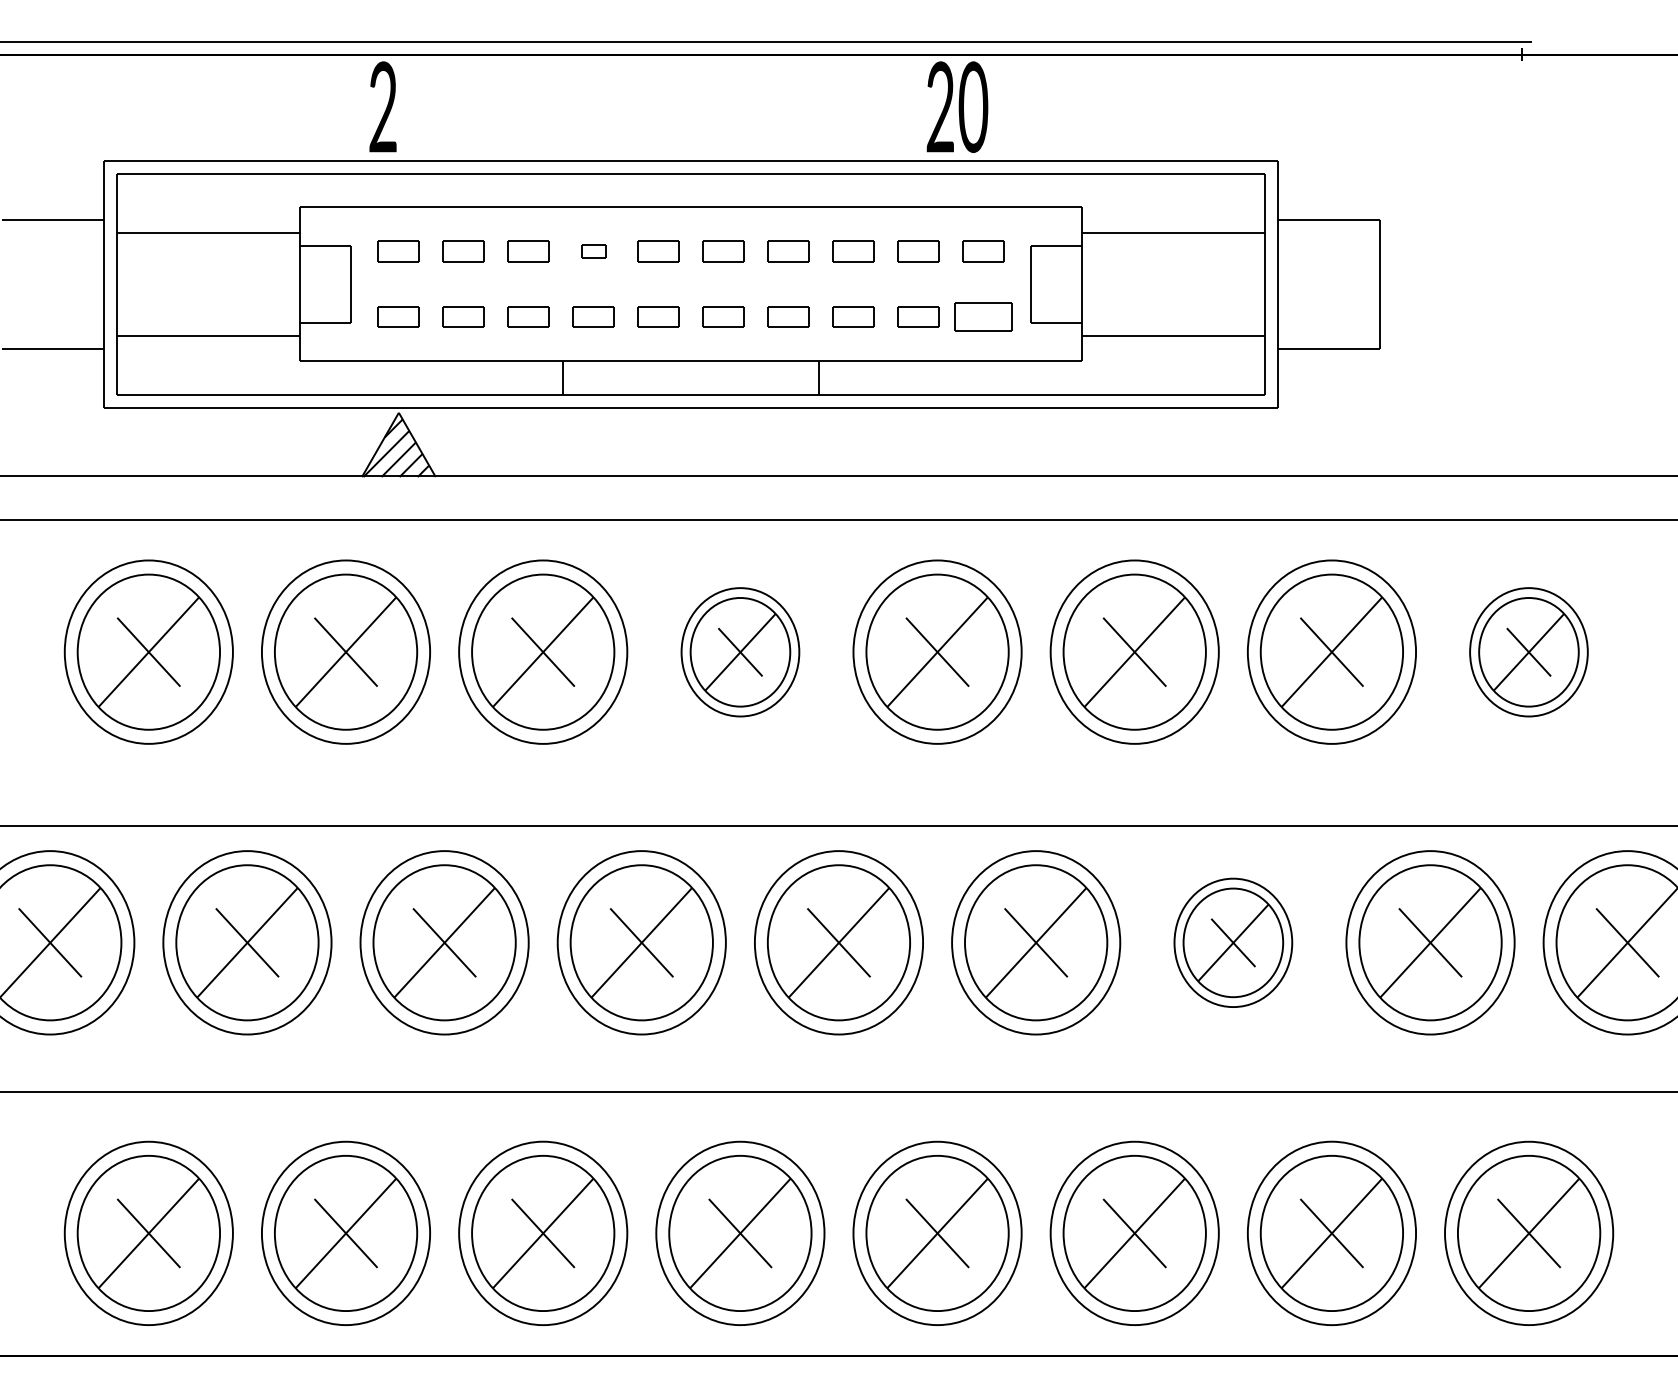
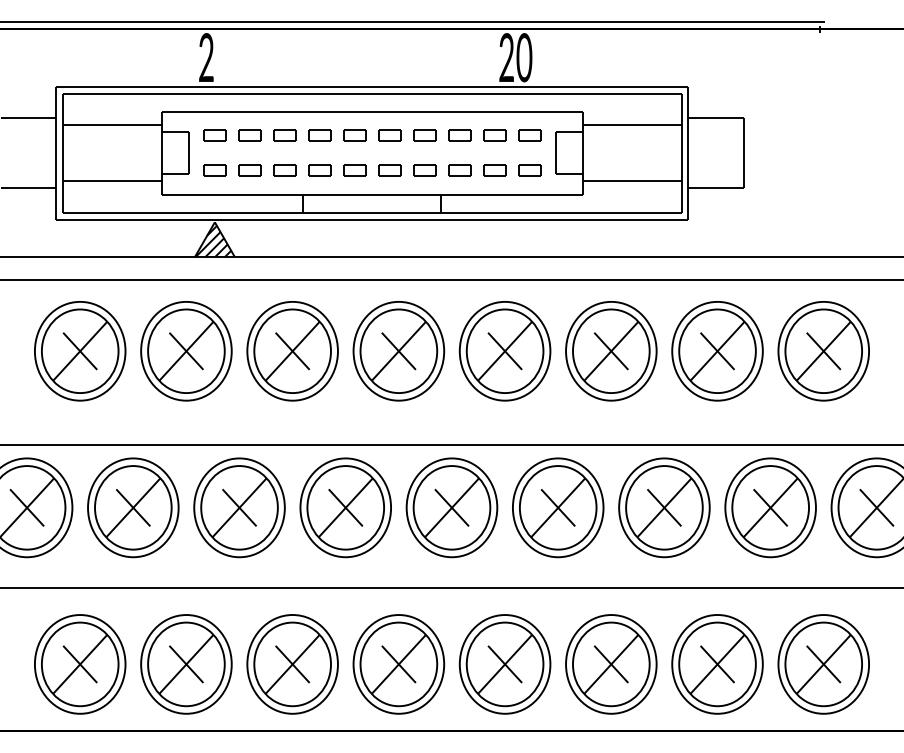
part: (593, 251) -> (319, 135), size x1.67
part: (982, 316) -> (529, 170), size x0.71
part: (739, 652) -> (398, 351), size x1.43
part: (1528, 652) -> (823, 351), size x1.43
part: (1233, 942) -> (664, 507), size x1.43

